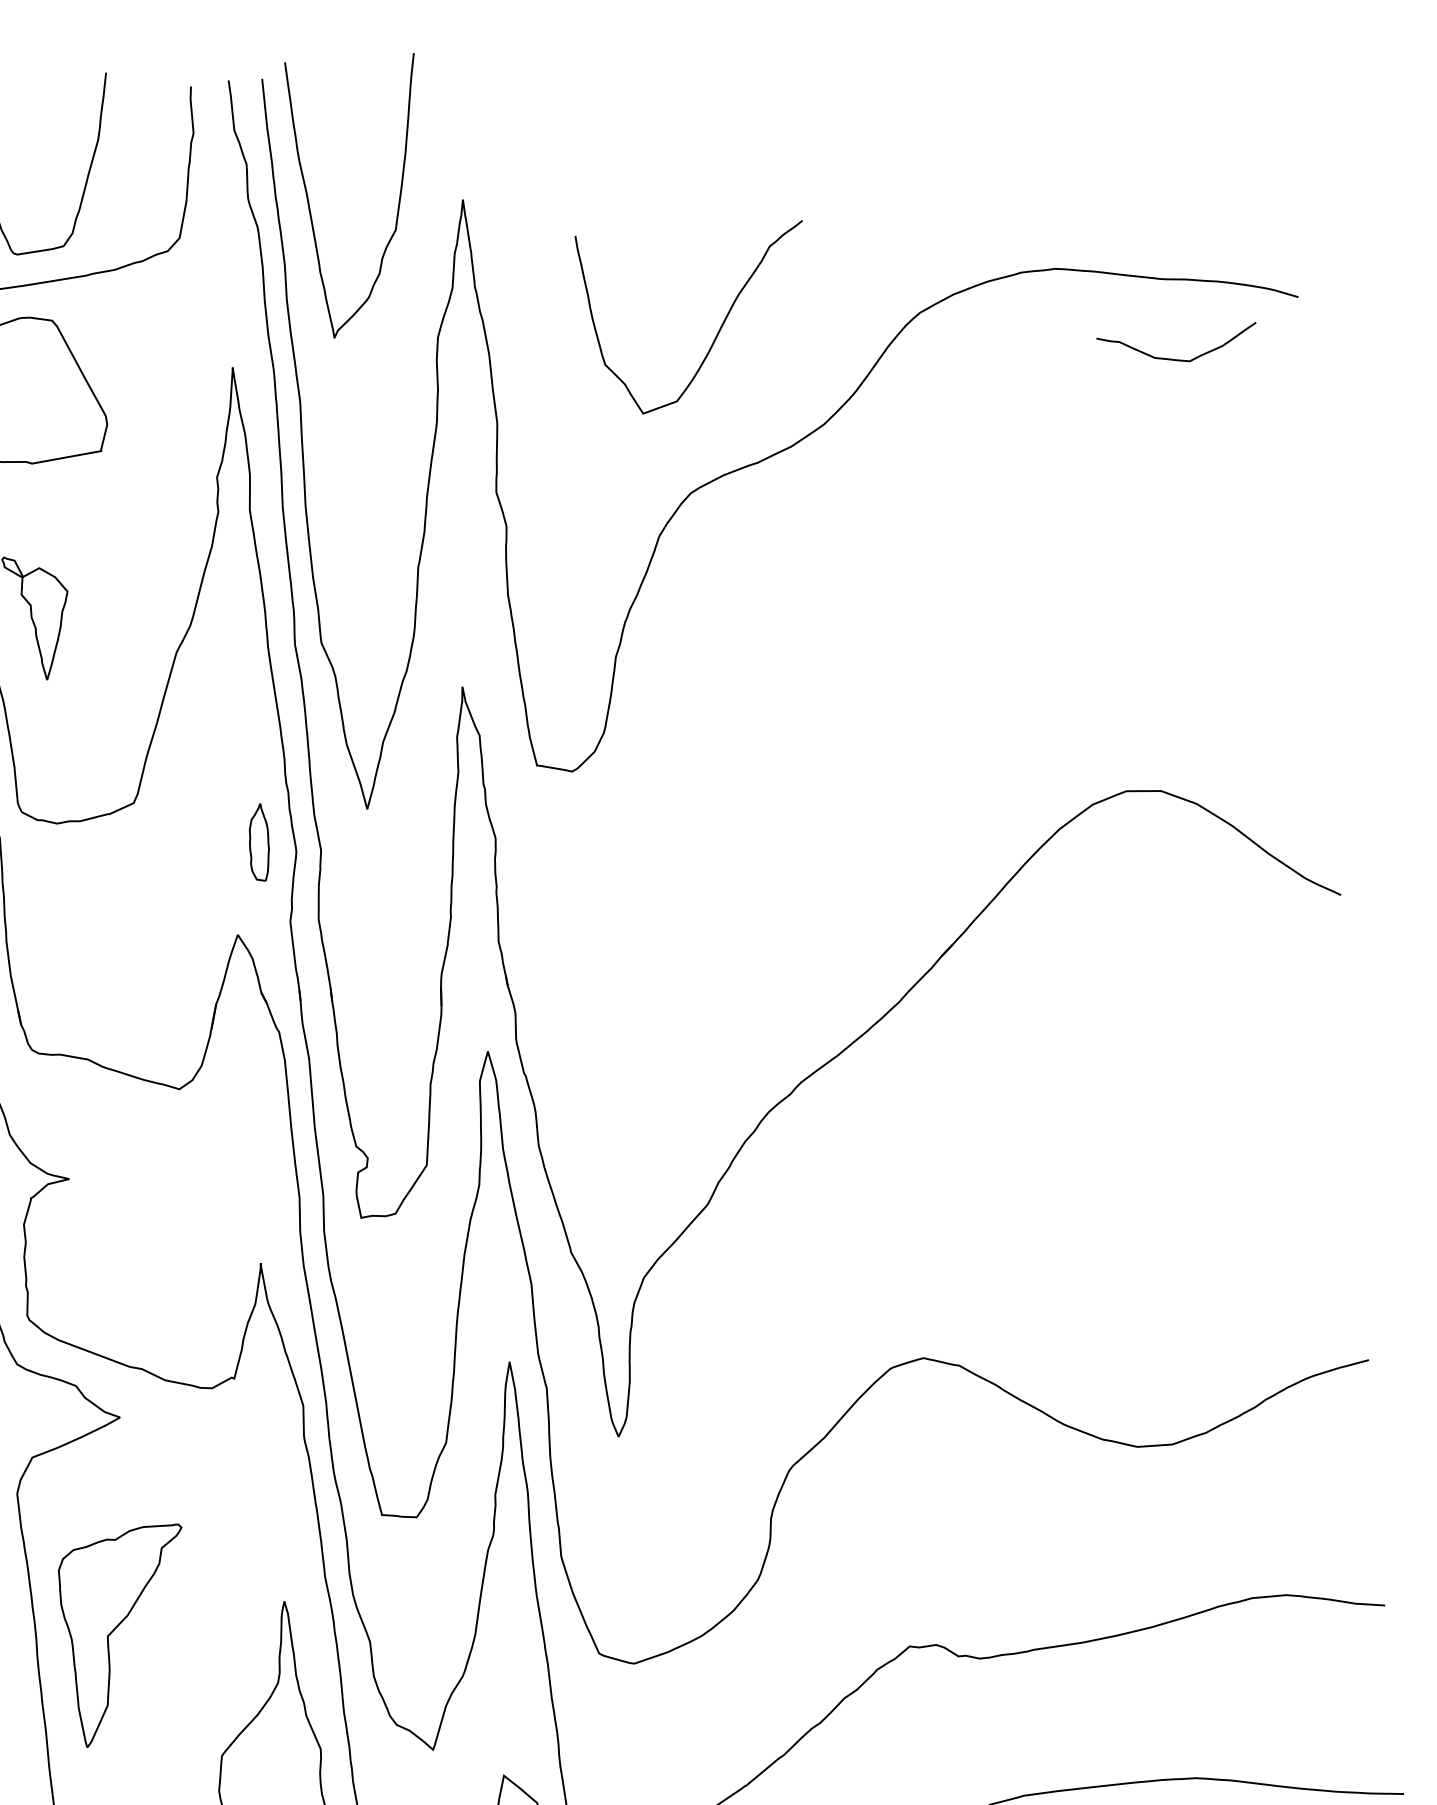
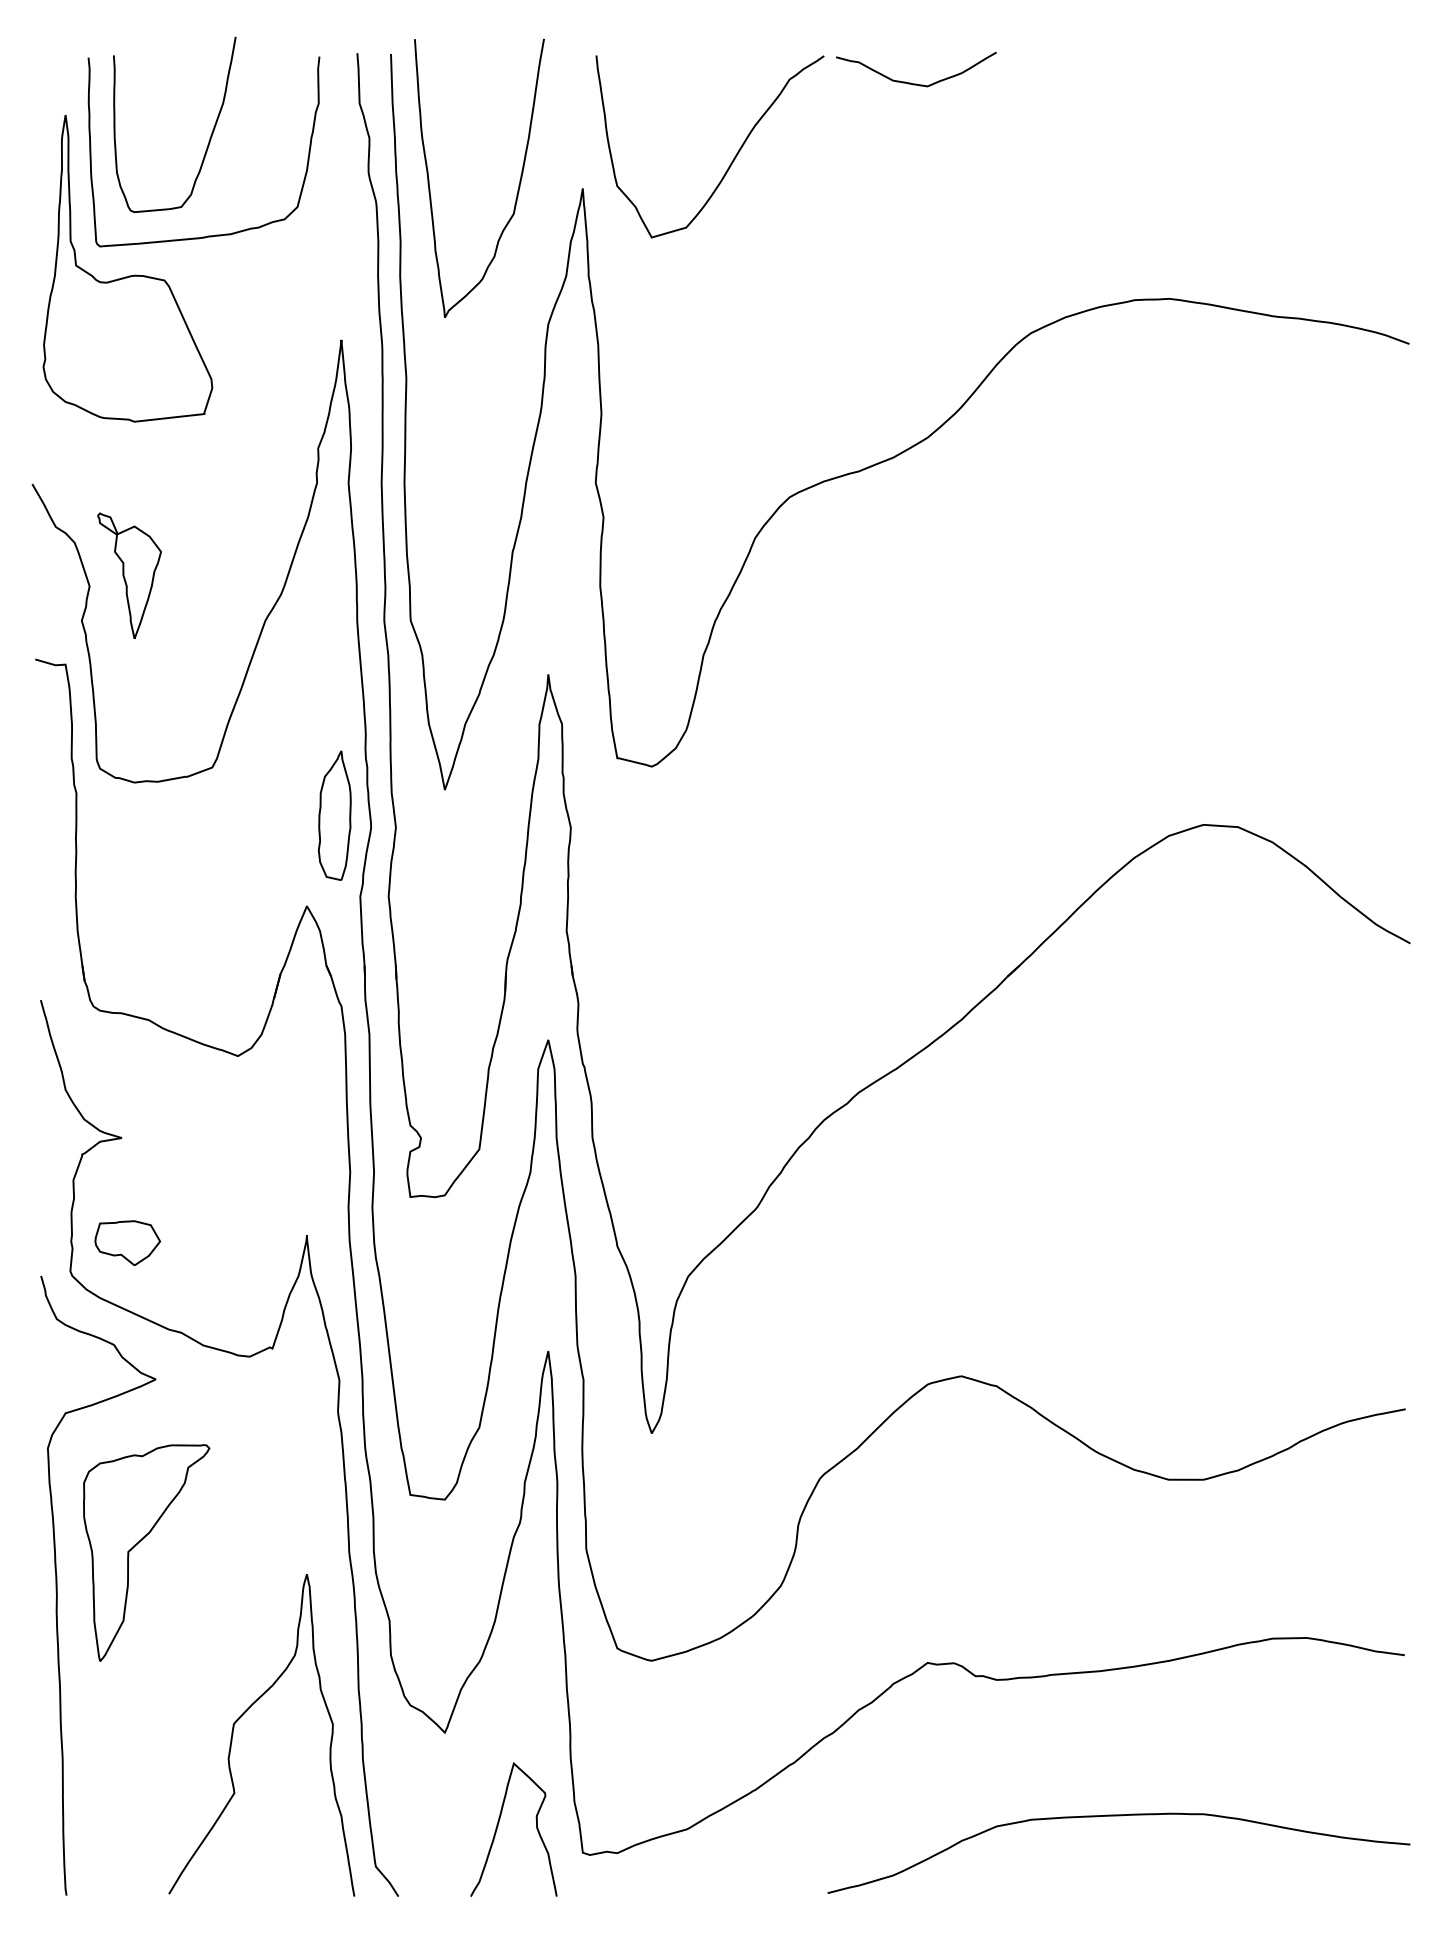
curve: (717, 332) -> (731, 161), moved
curve: (1178, 359) -> (916, 83), moved
part: (258, 842) -> (334, 815), size x1.67
part: (82, 1282) -> (127, 1242), added
part: (119, 1626) -> (140, 1542), moved

